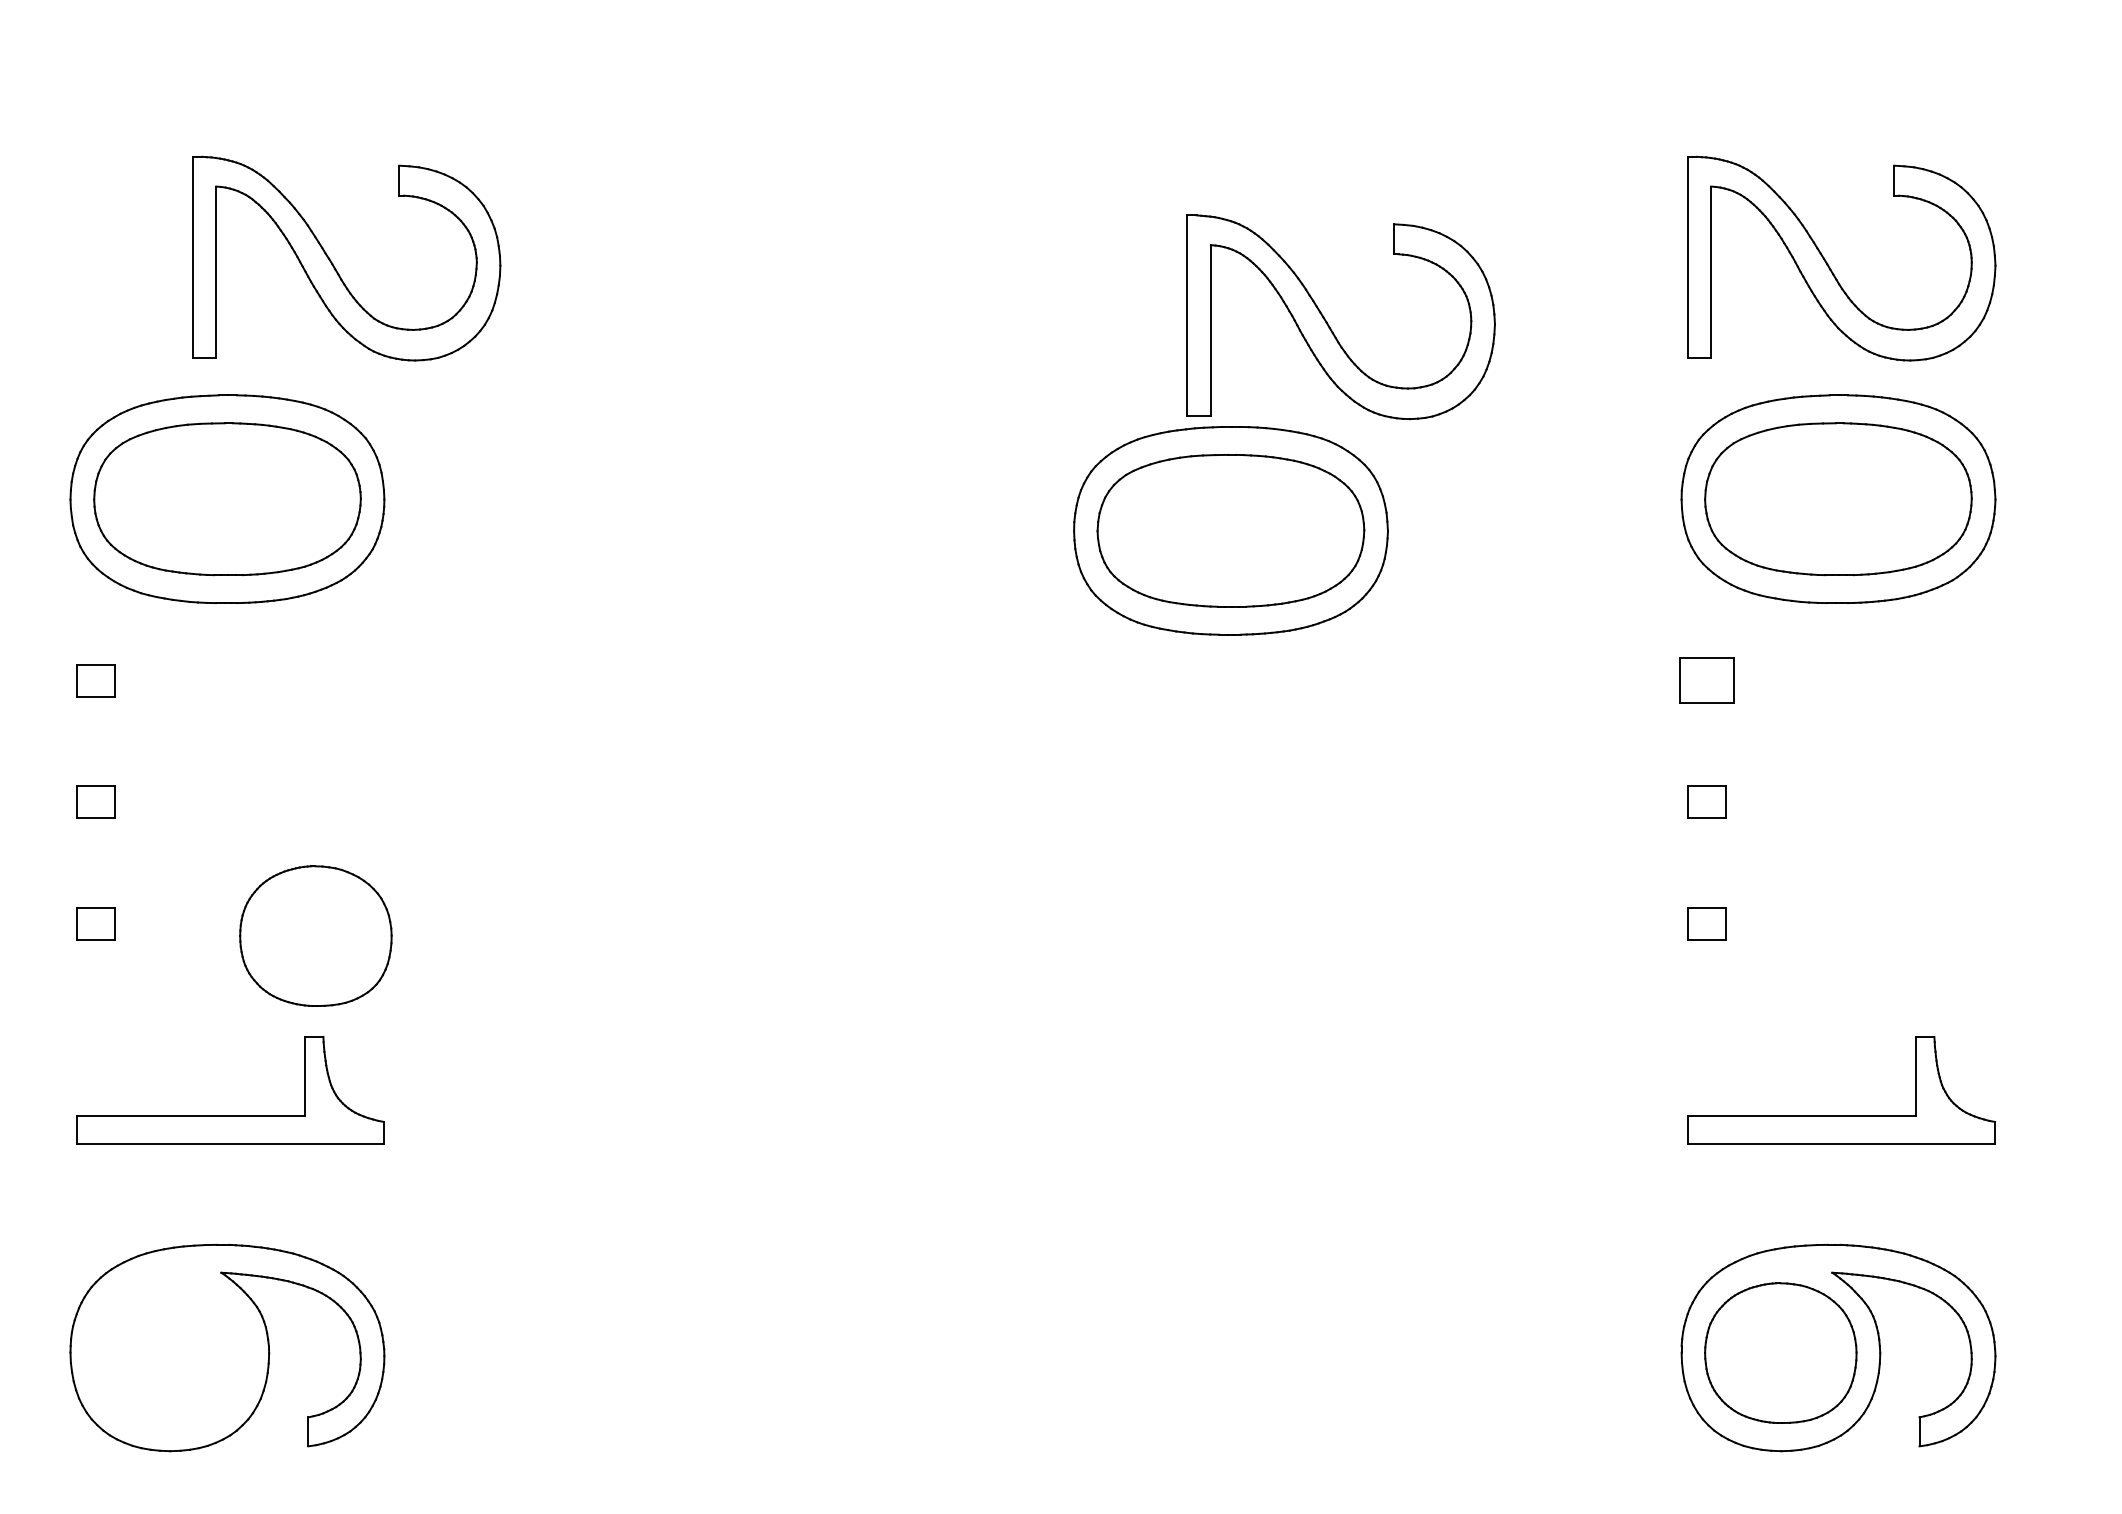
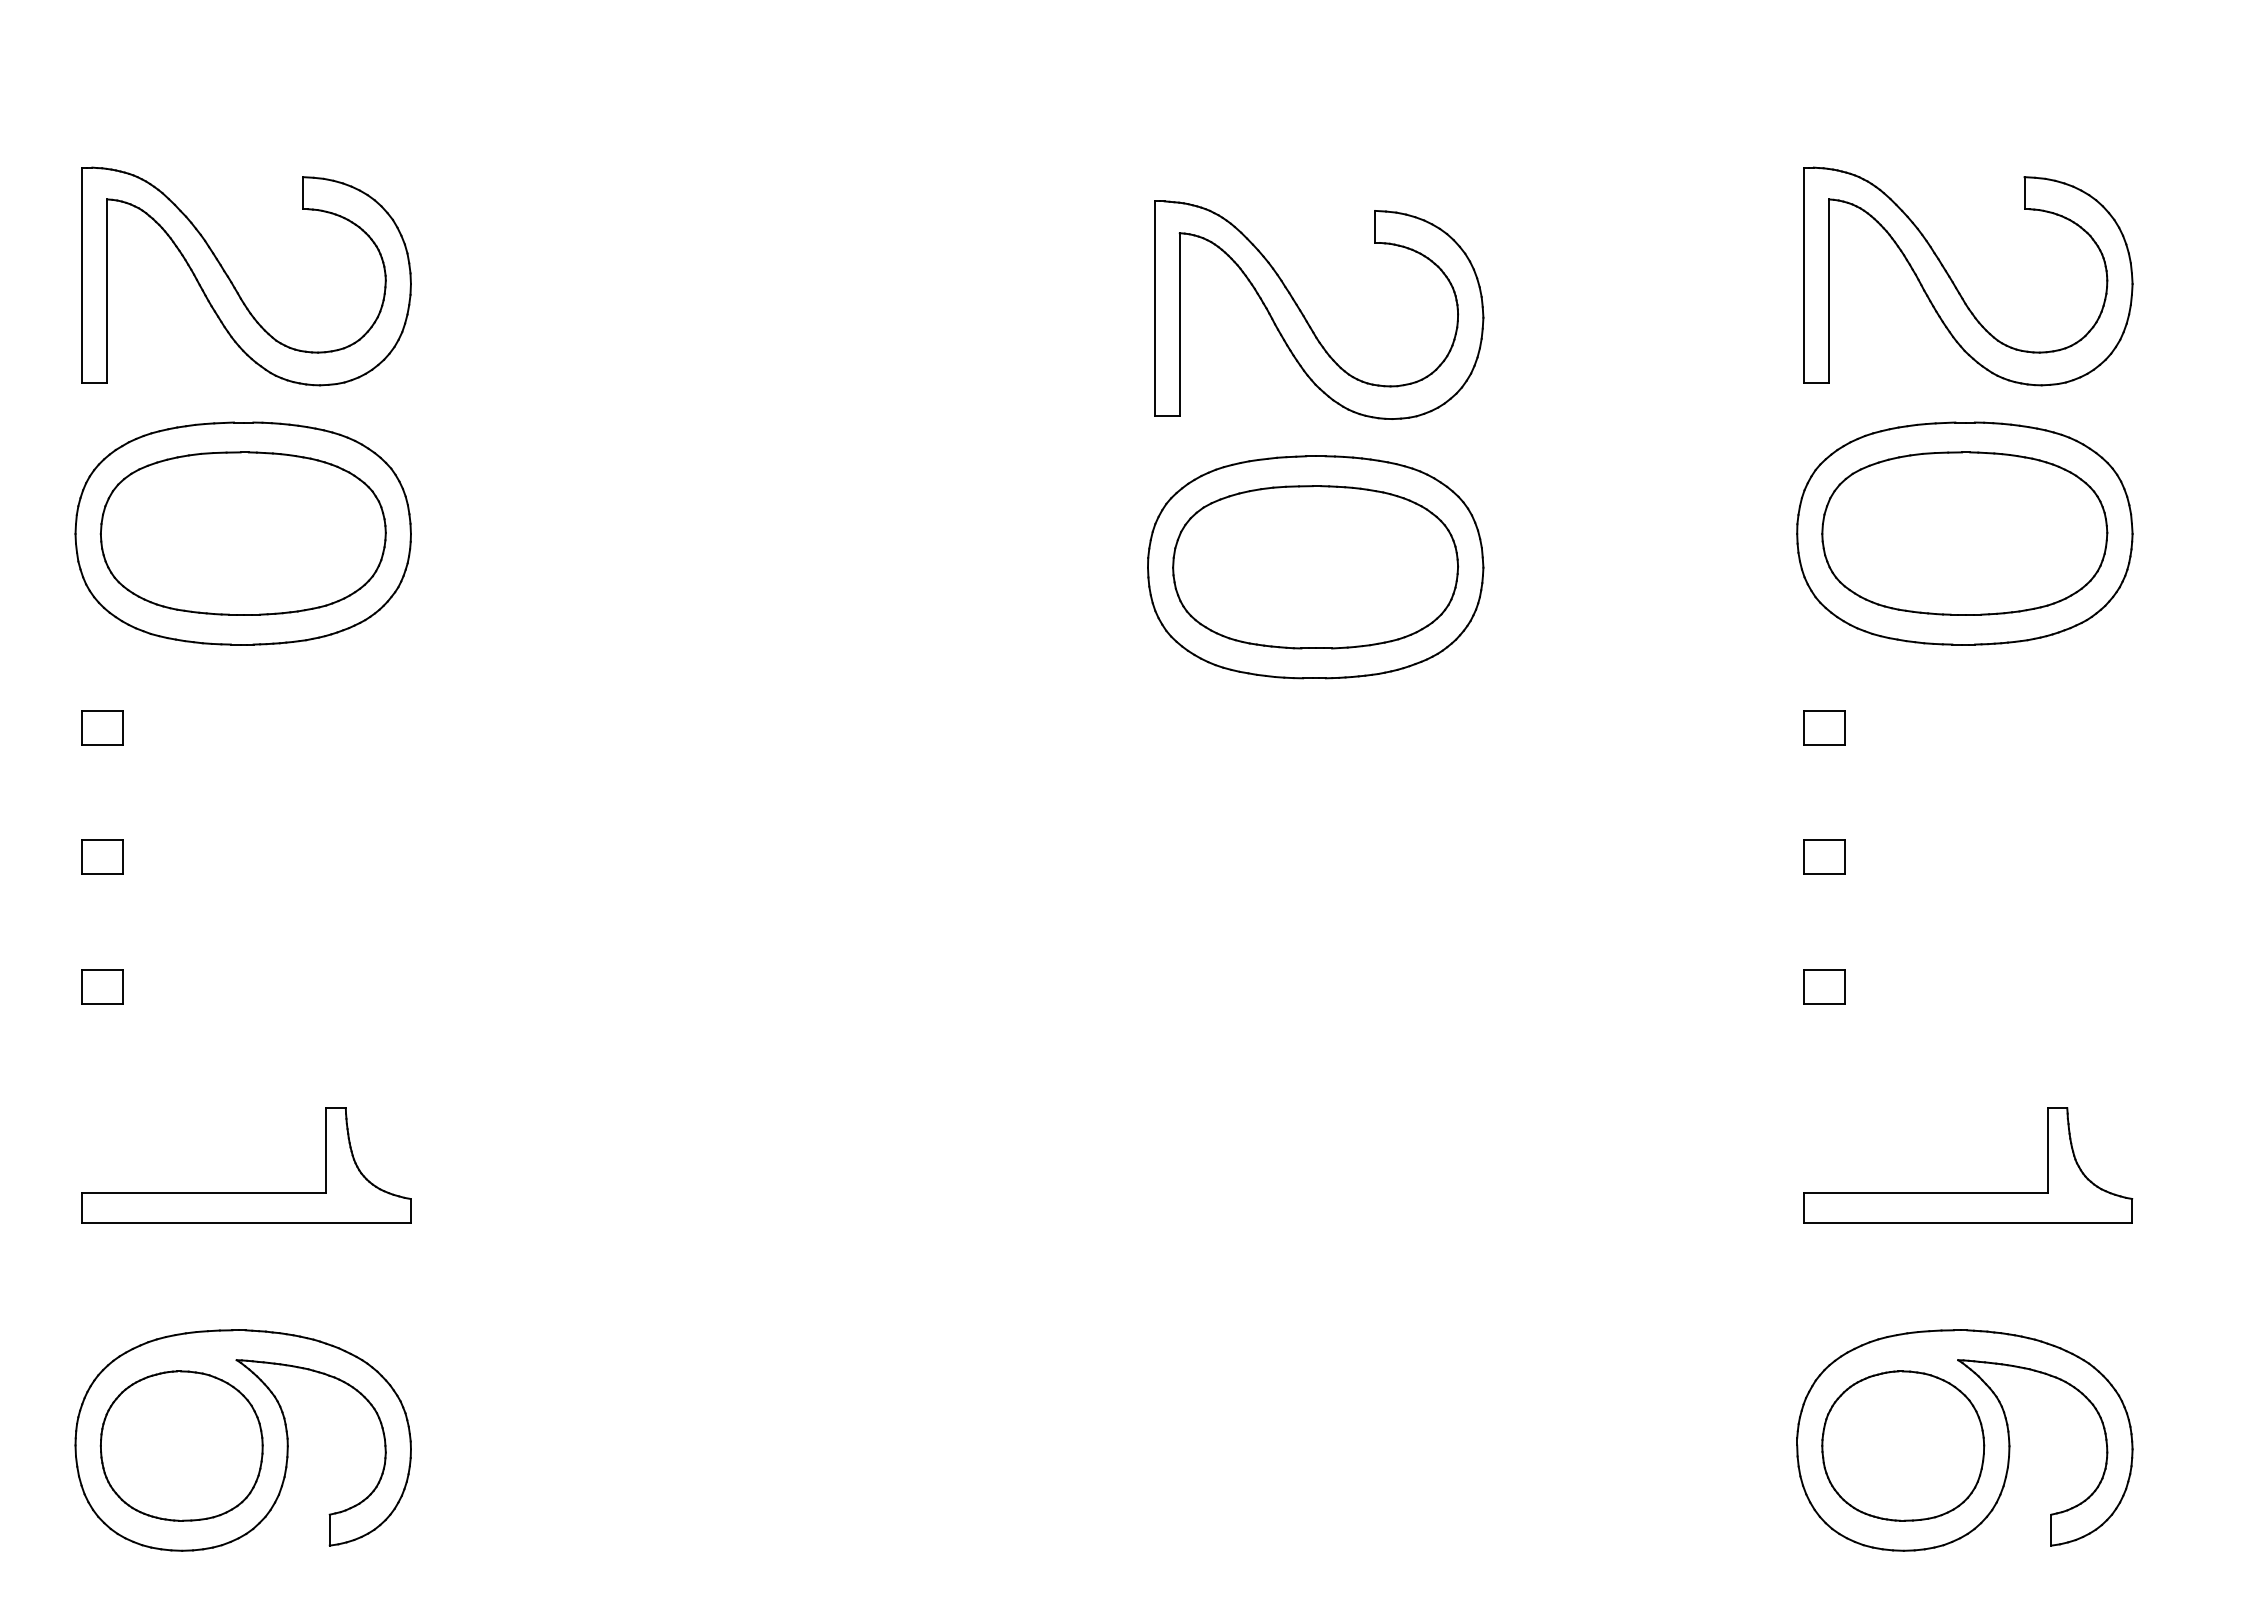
part: (334, 265) -> (233, 283), moved
part: (1328, 323) -> (1305, 316), moved
part: (1706, 680) -> (1823, 727), size x0.71
part: (315, 935) -> (181, 1445), moved

